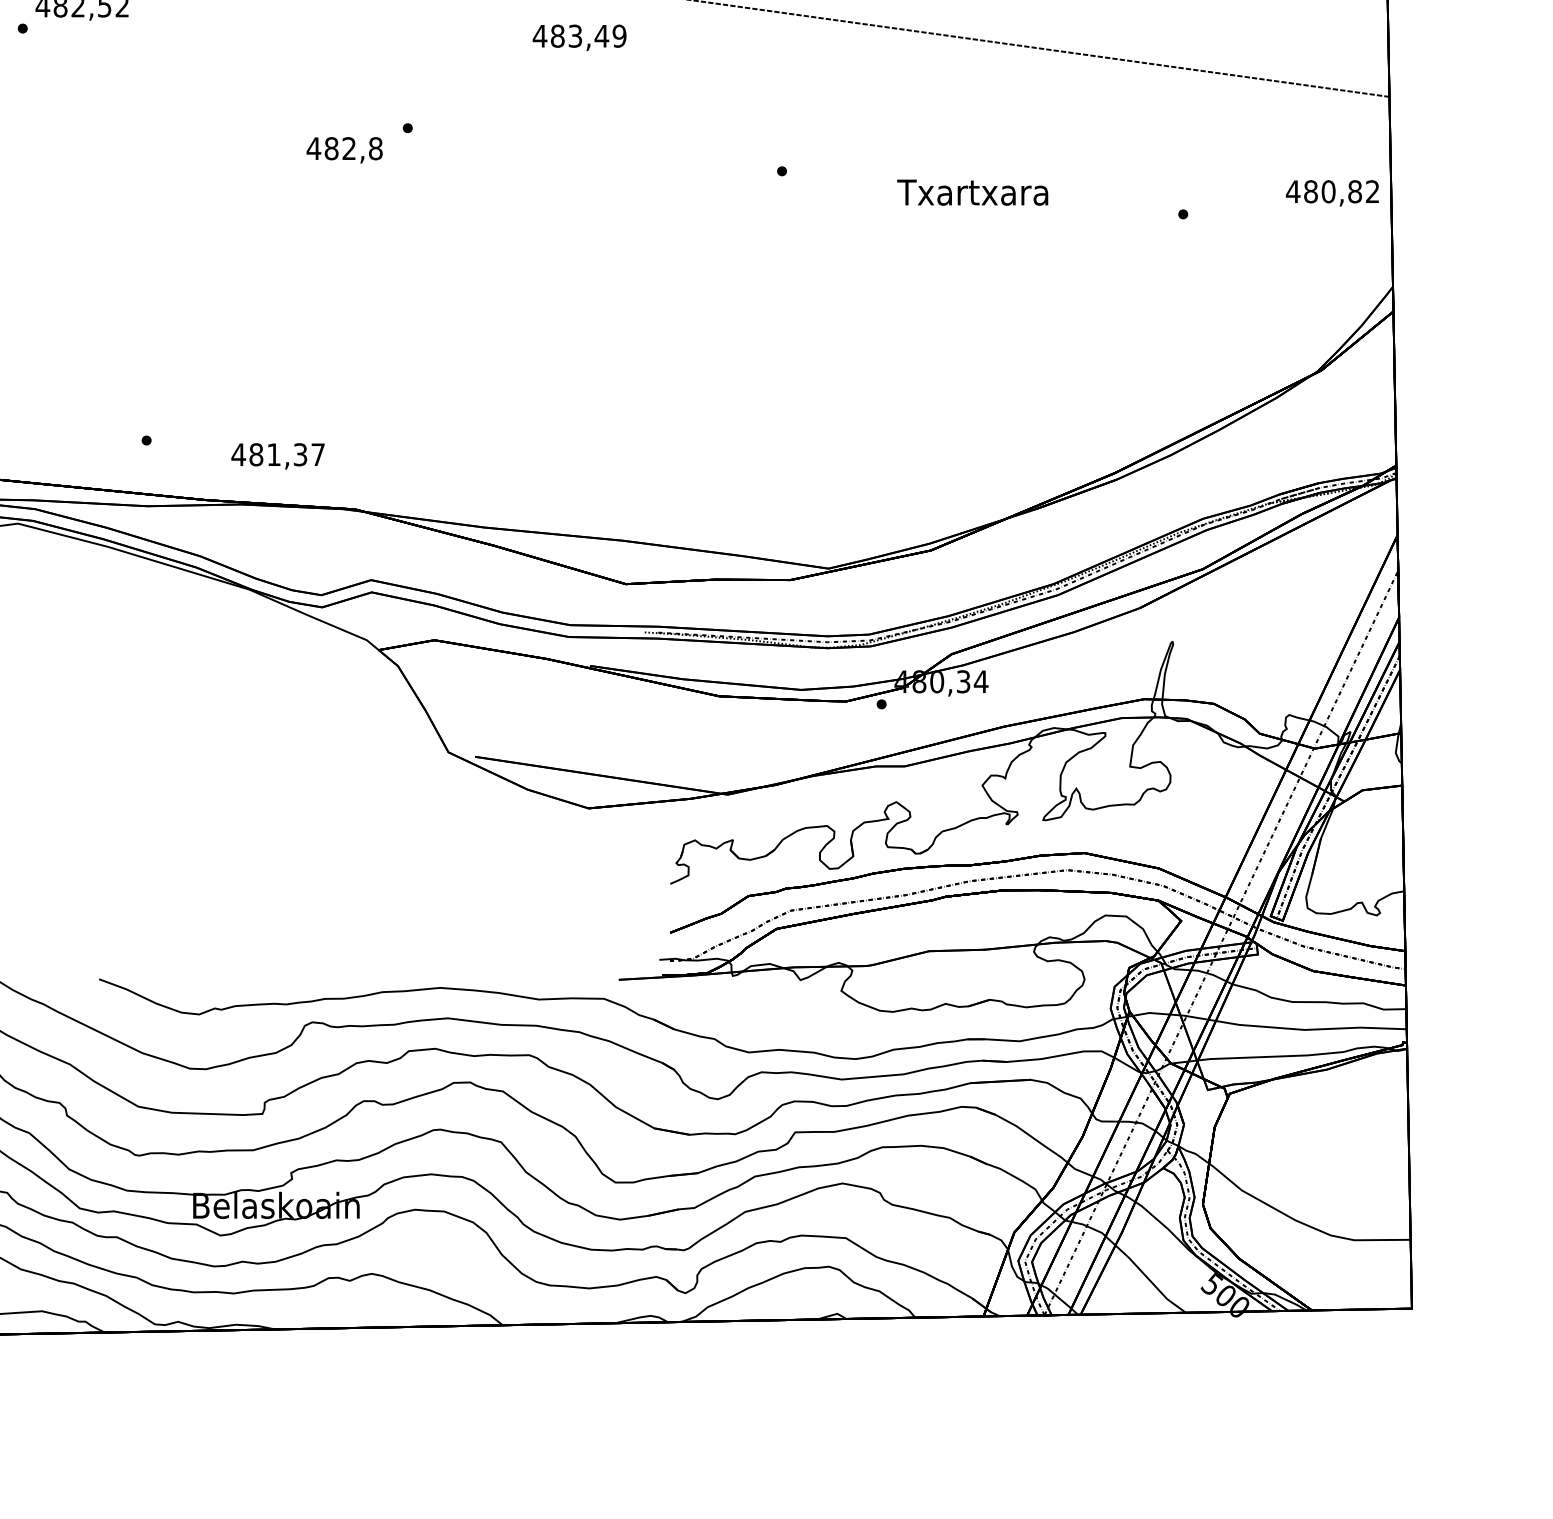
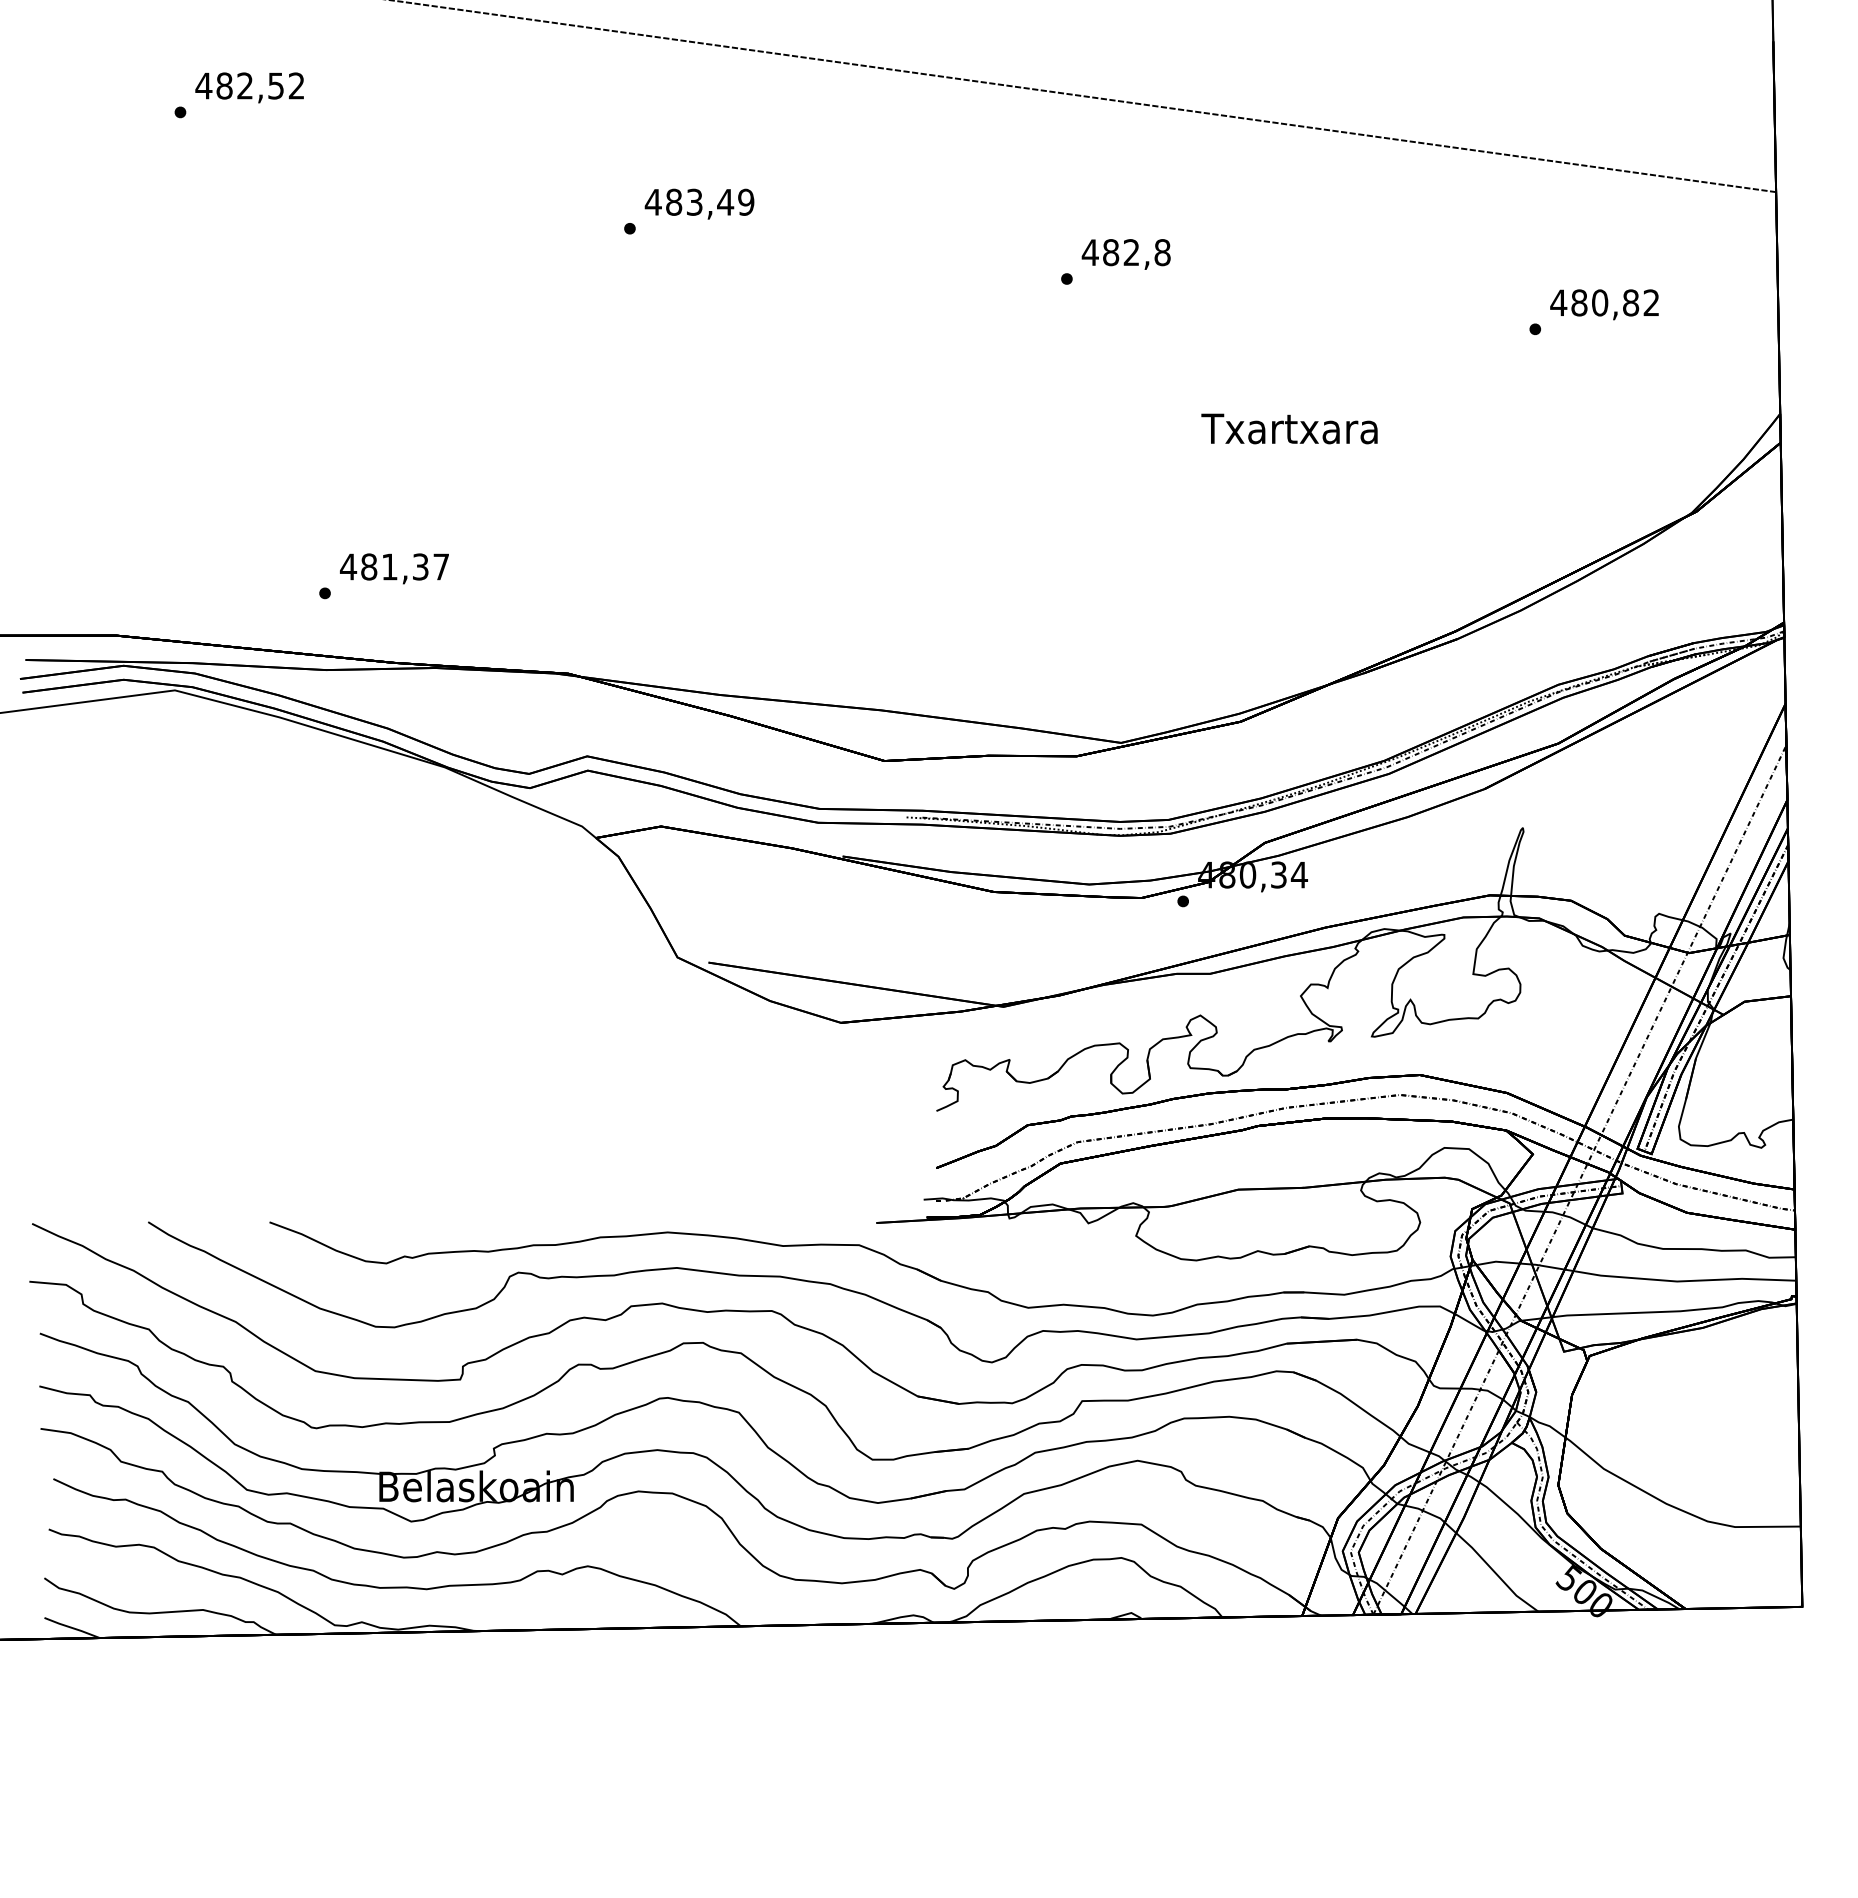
text: (579, 37) -> (699, 203), moved
text: (344, 150) -> (1125, 254), moved
text: (972, 192) -> (1289, 428), moved
text: (1332, 193) -> (1604, 304), moved
text: (278, 456) -> (394, 568), moved

